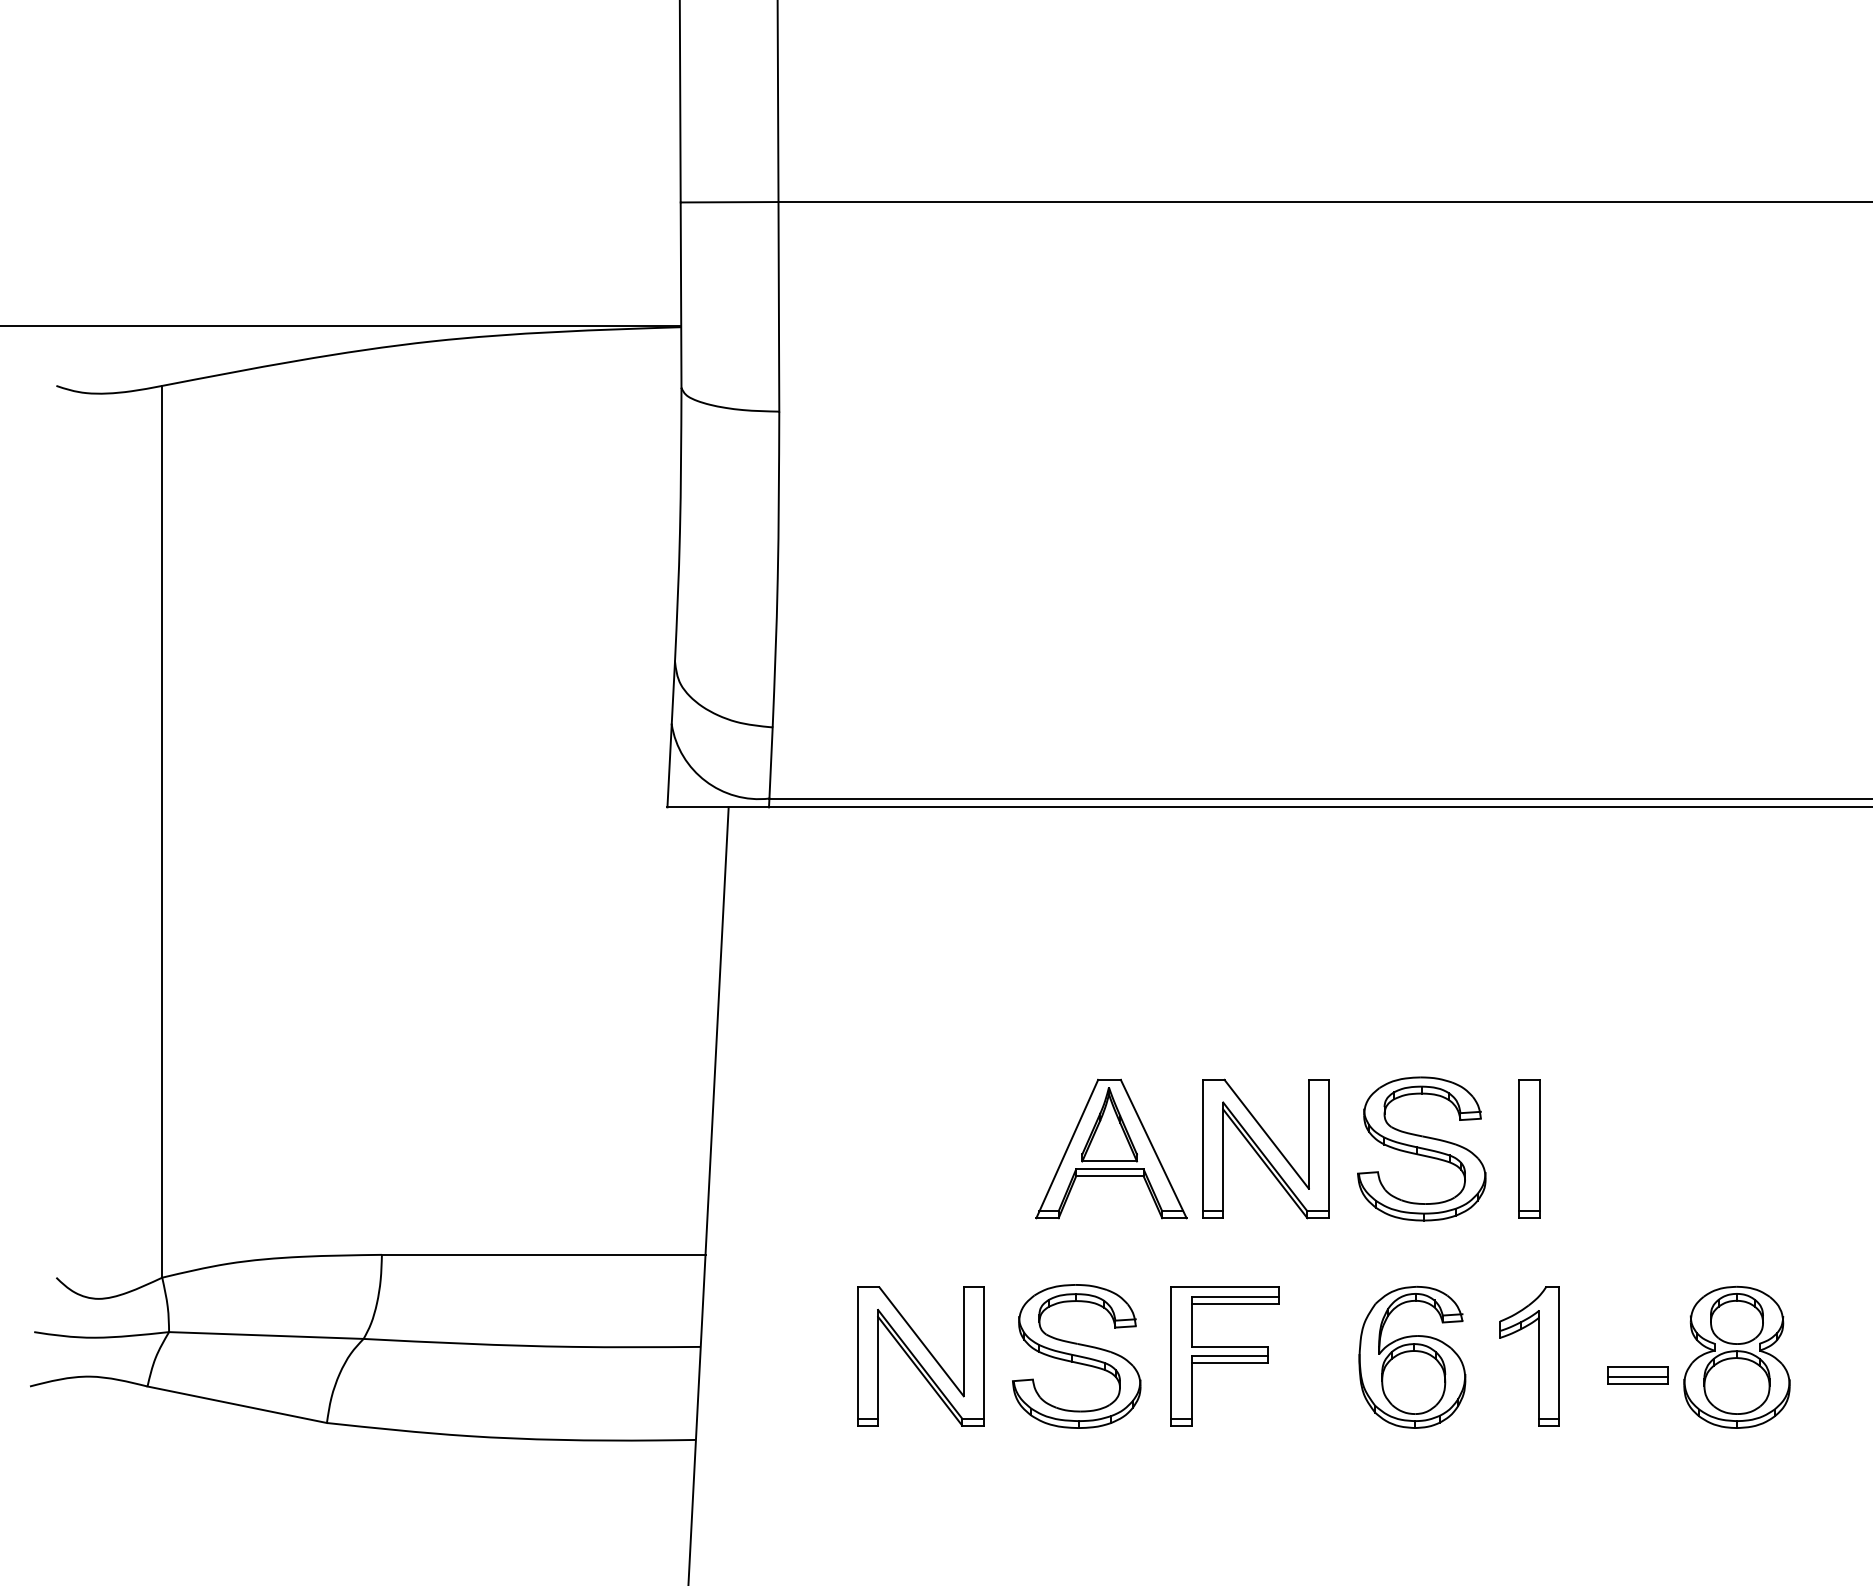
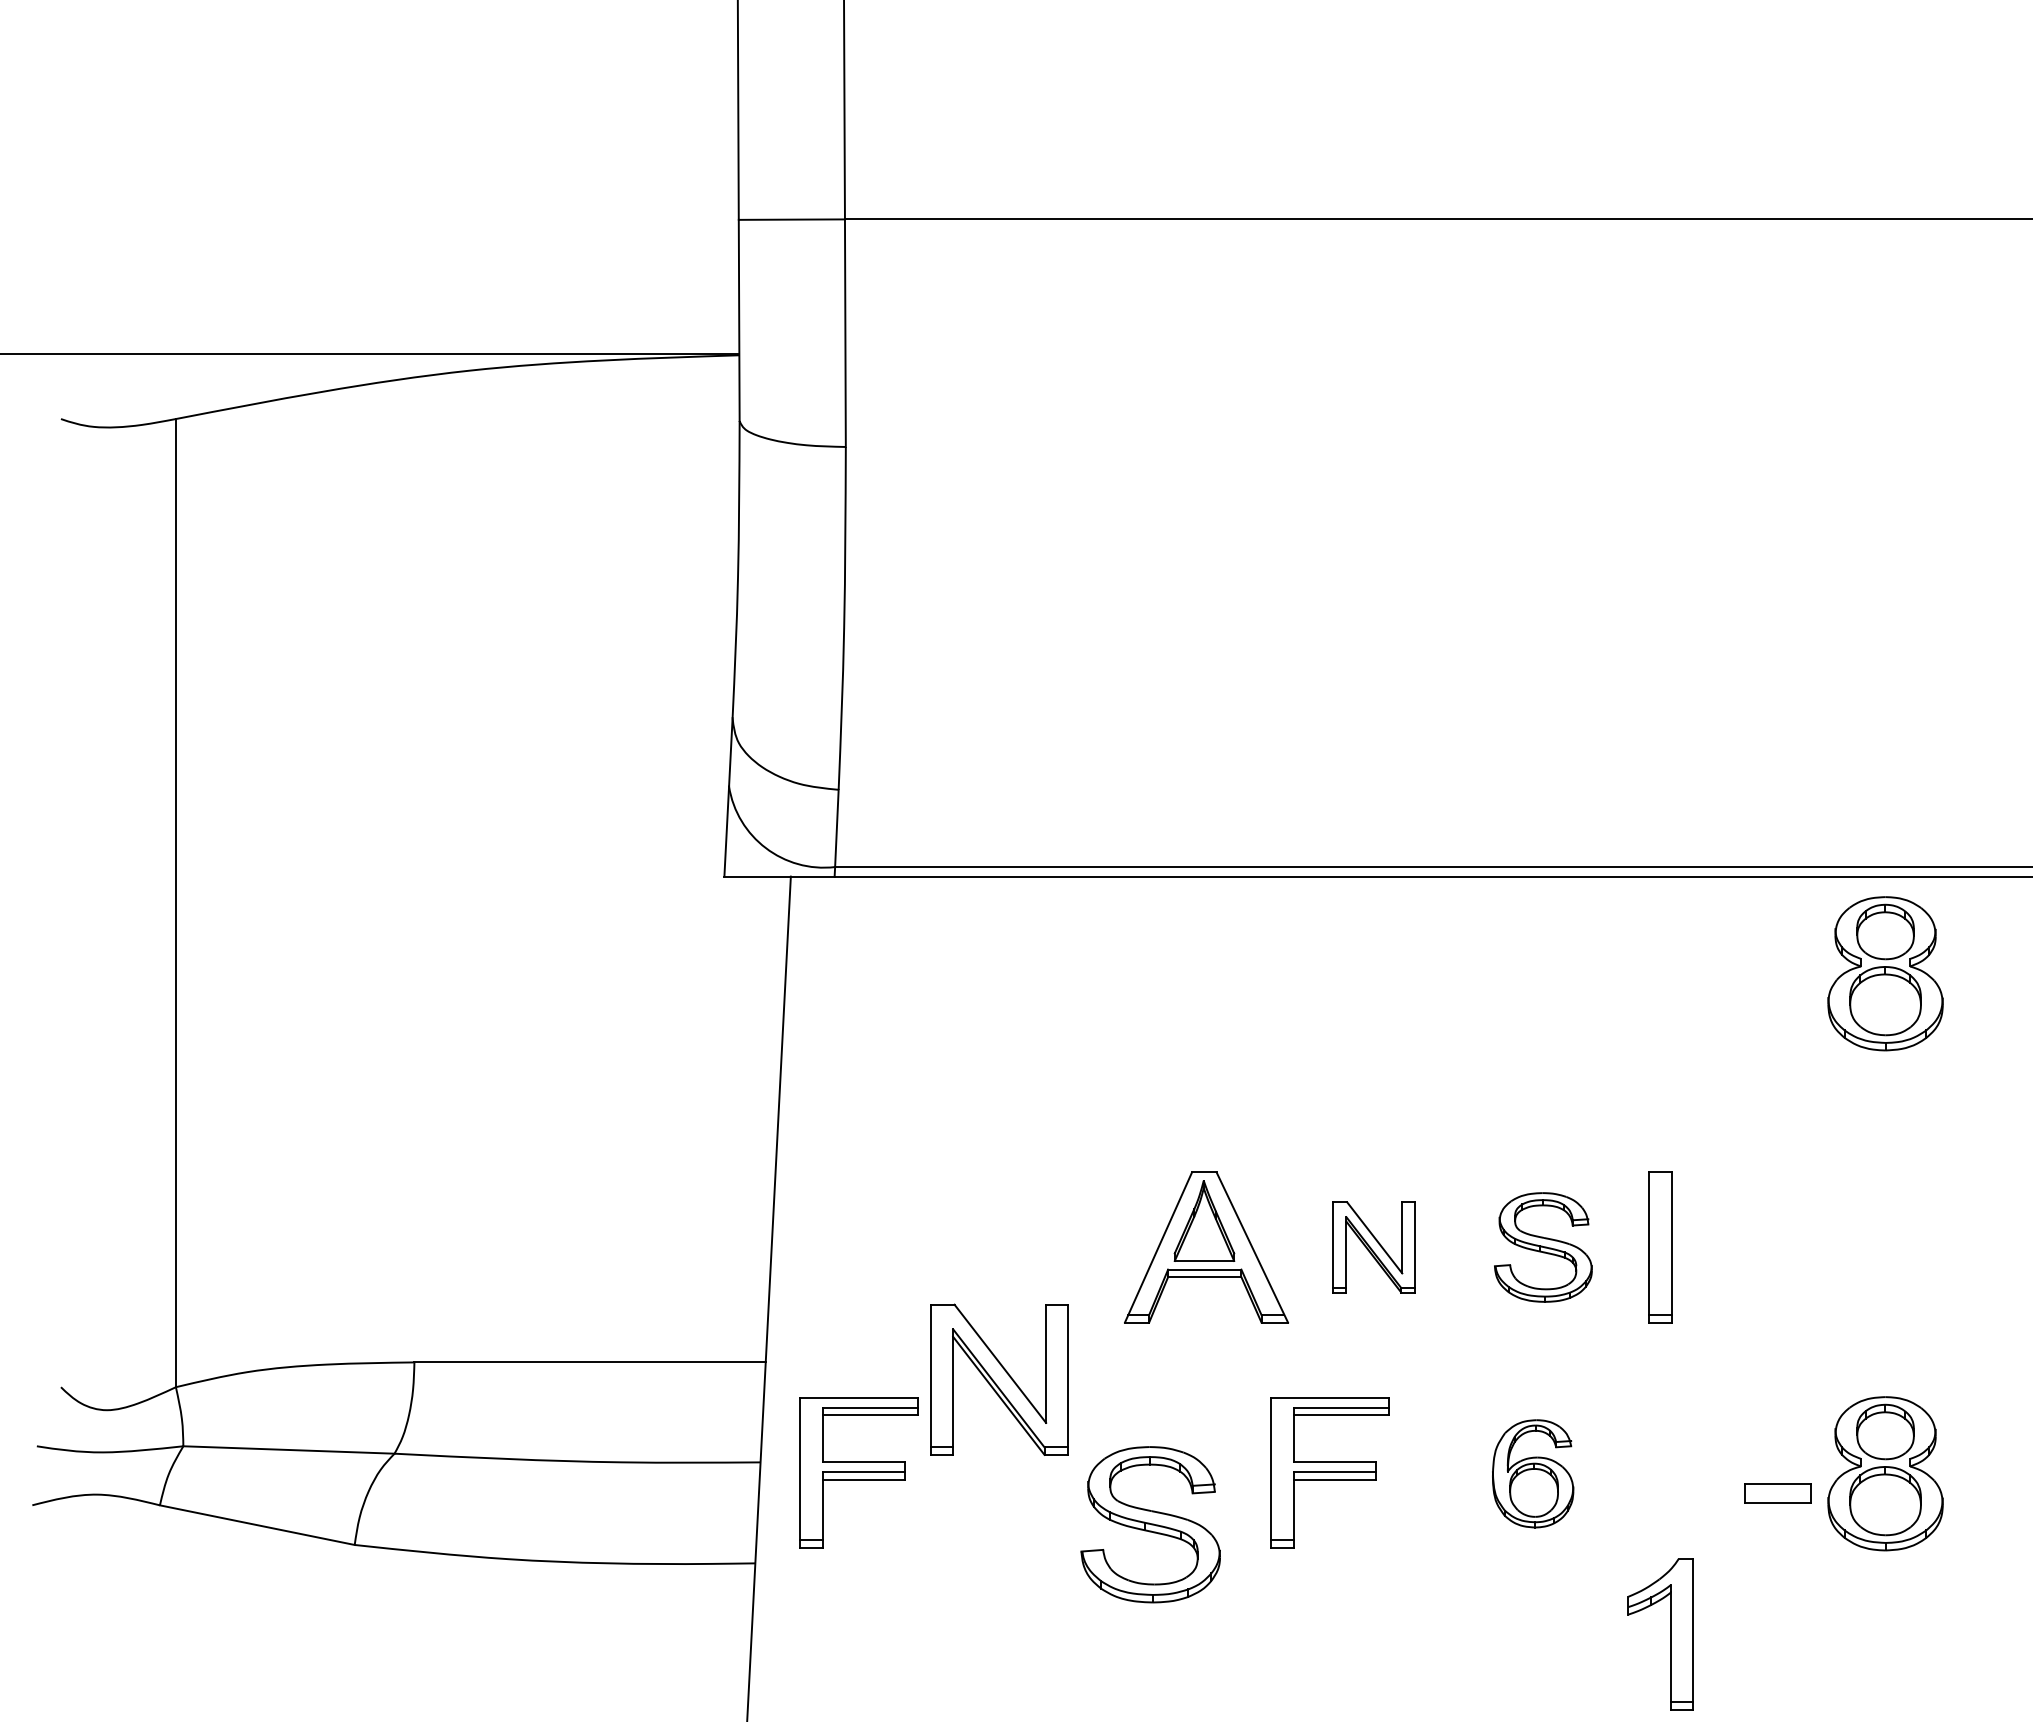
part: (1736, 896) -> (1885, 973), added
part: (1266, 1149) -> (1374, 1247), size x0.6
part: (1421, 1149) -> (1543, 1247), size x0.7
part: (790, 1356) -> (858, 1472), added
part: (920, 1356) -> (999, 1379), moved
part: (1076, 1356) -> (1150, 1524), moved
part: (1538, 1356) -> (1670, 1634), moved
part: (1411, 1357) -> (1532, 1473), size x0.7
line: (1637, 1377) -> (1777, 1495), removed

